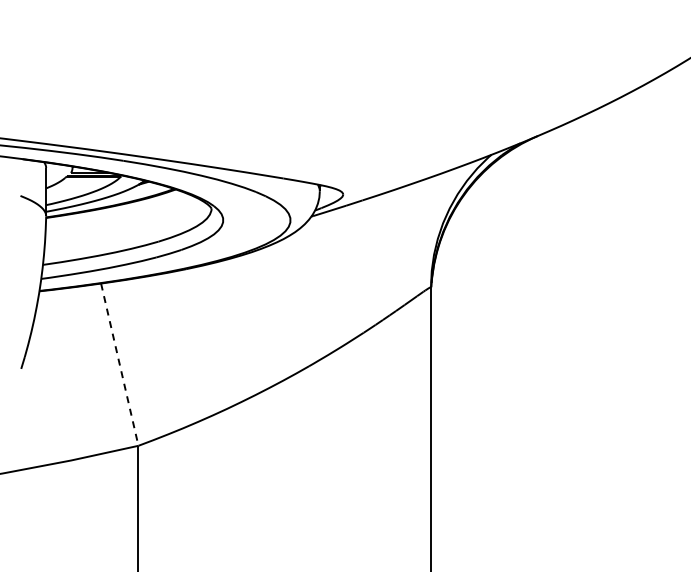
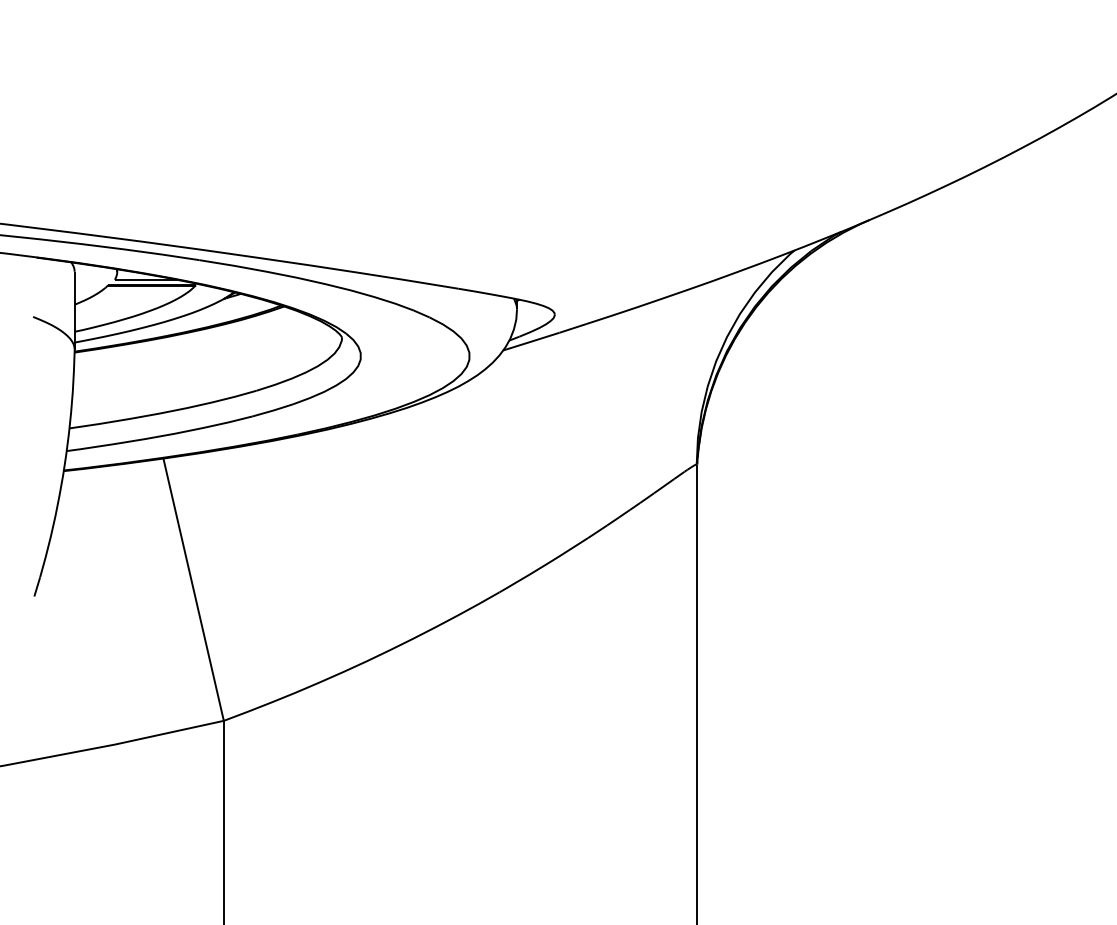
line: (119, 365) -> (193, 591), dashed -> solid

